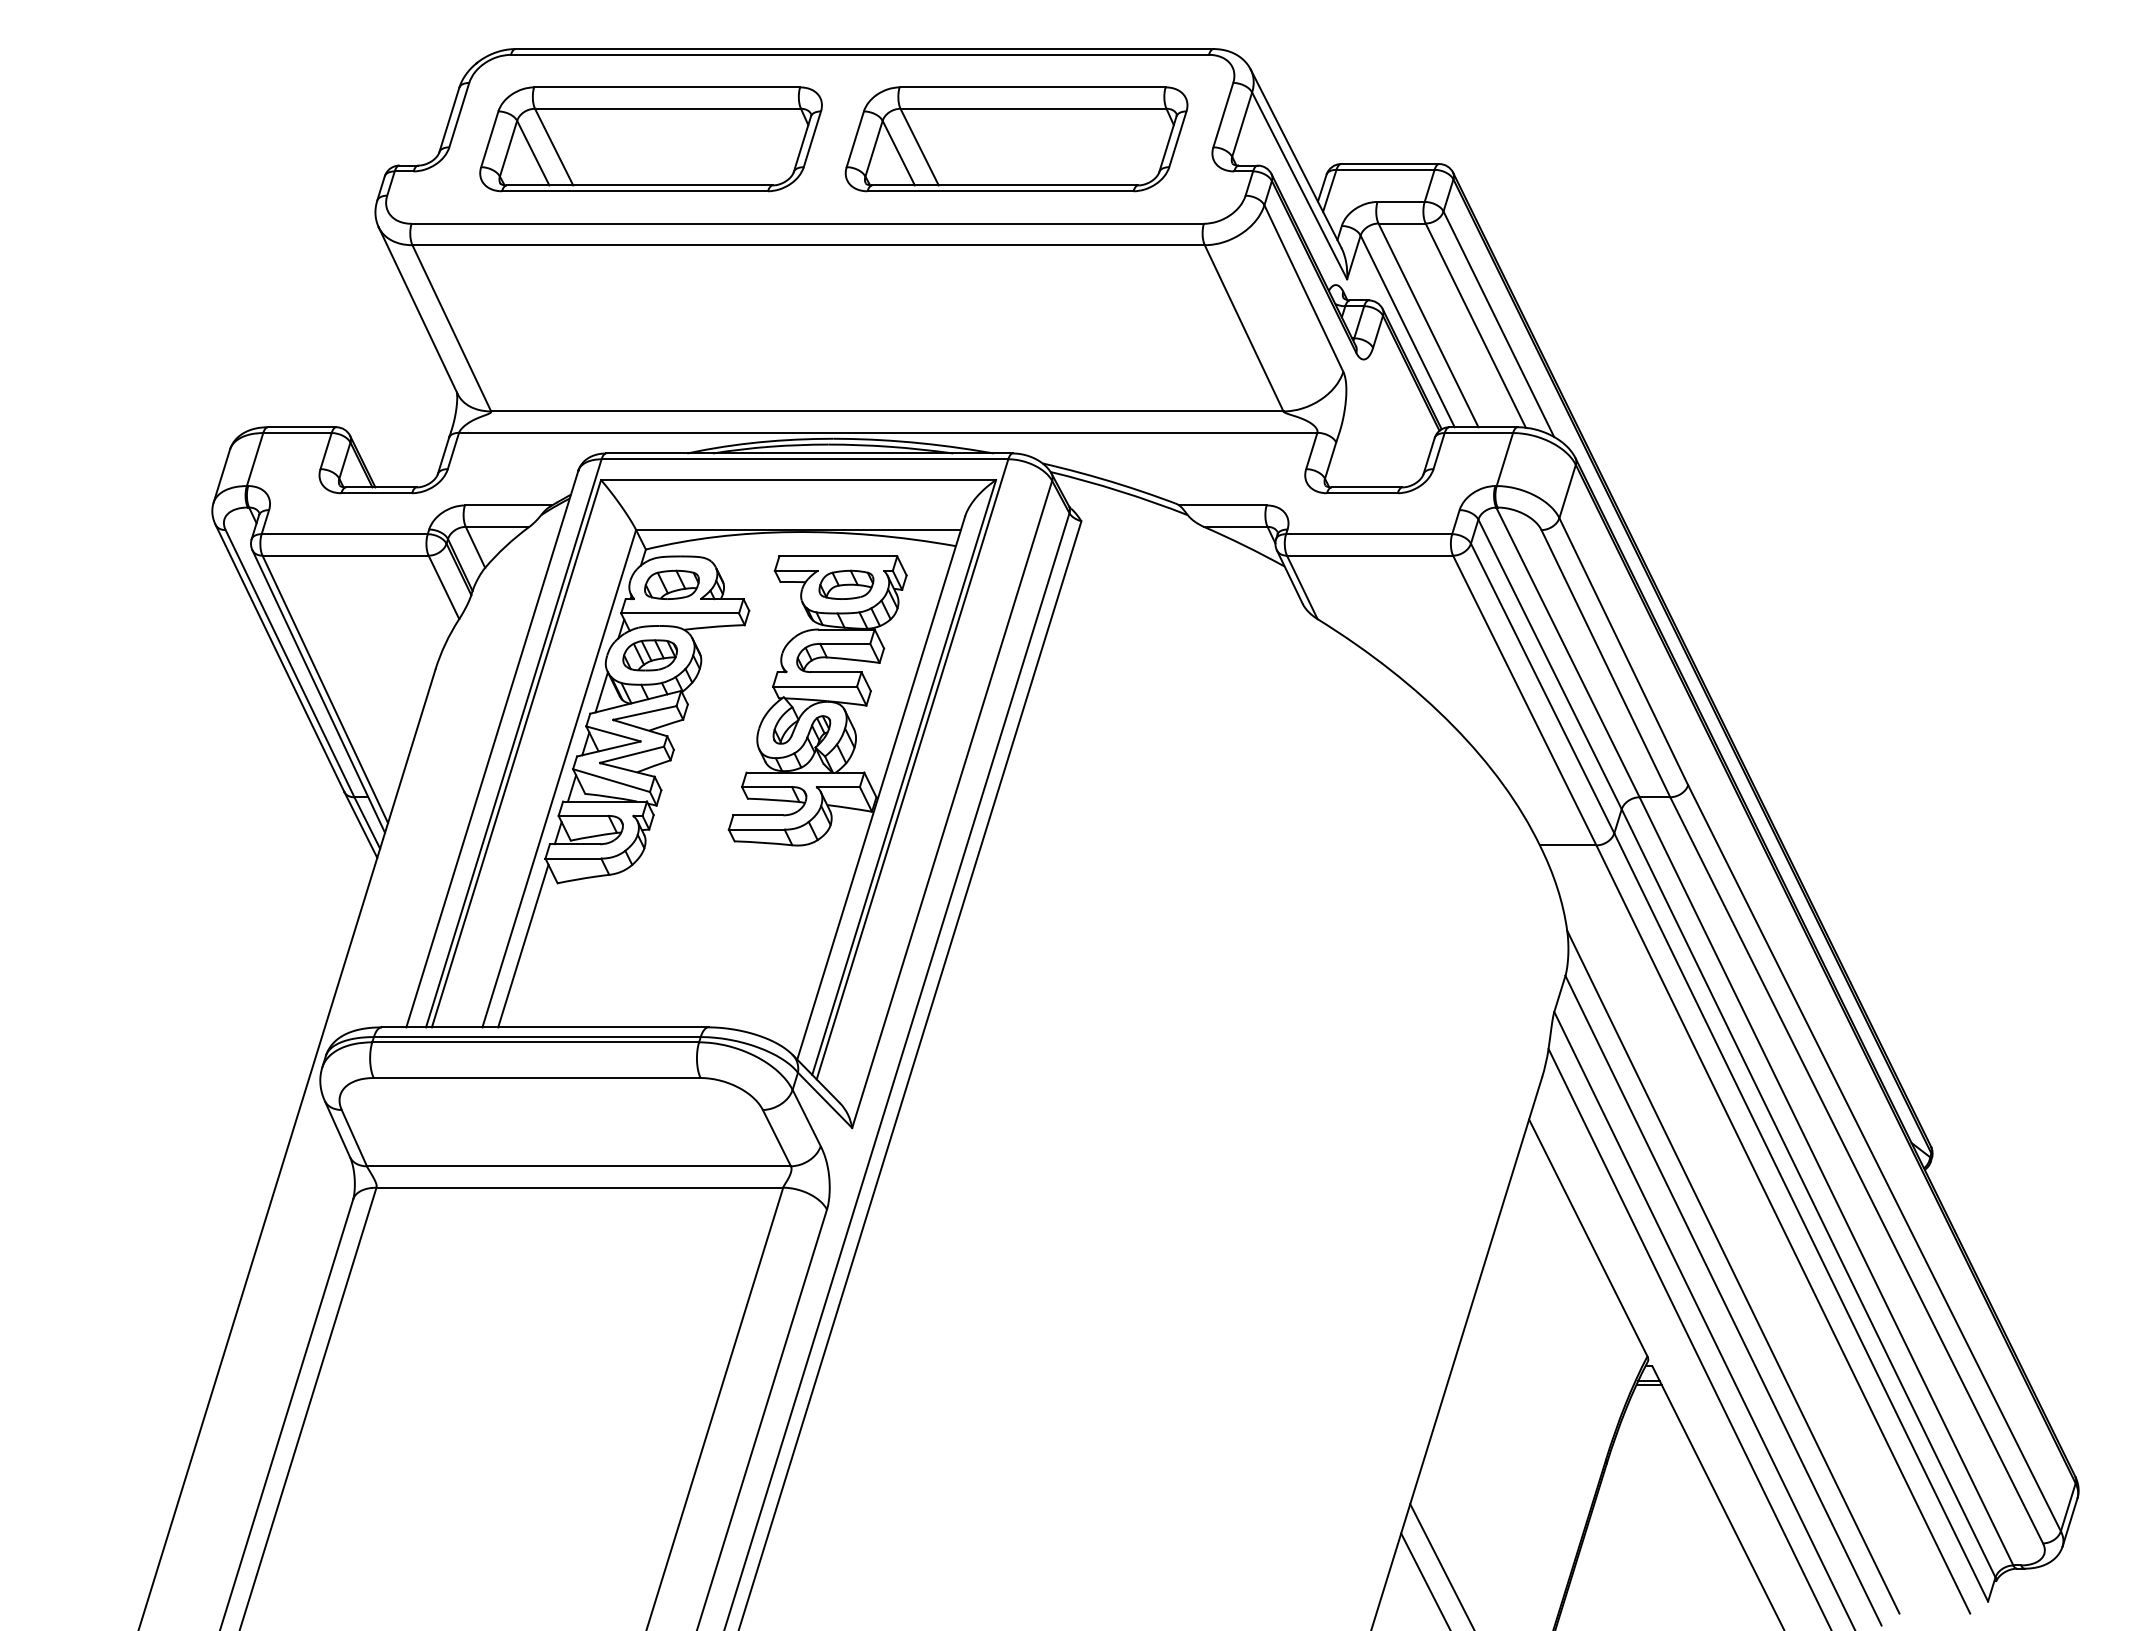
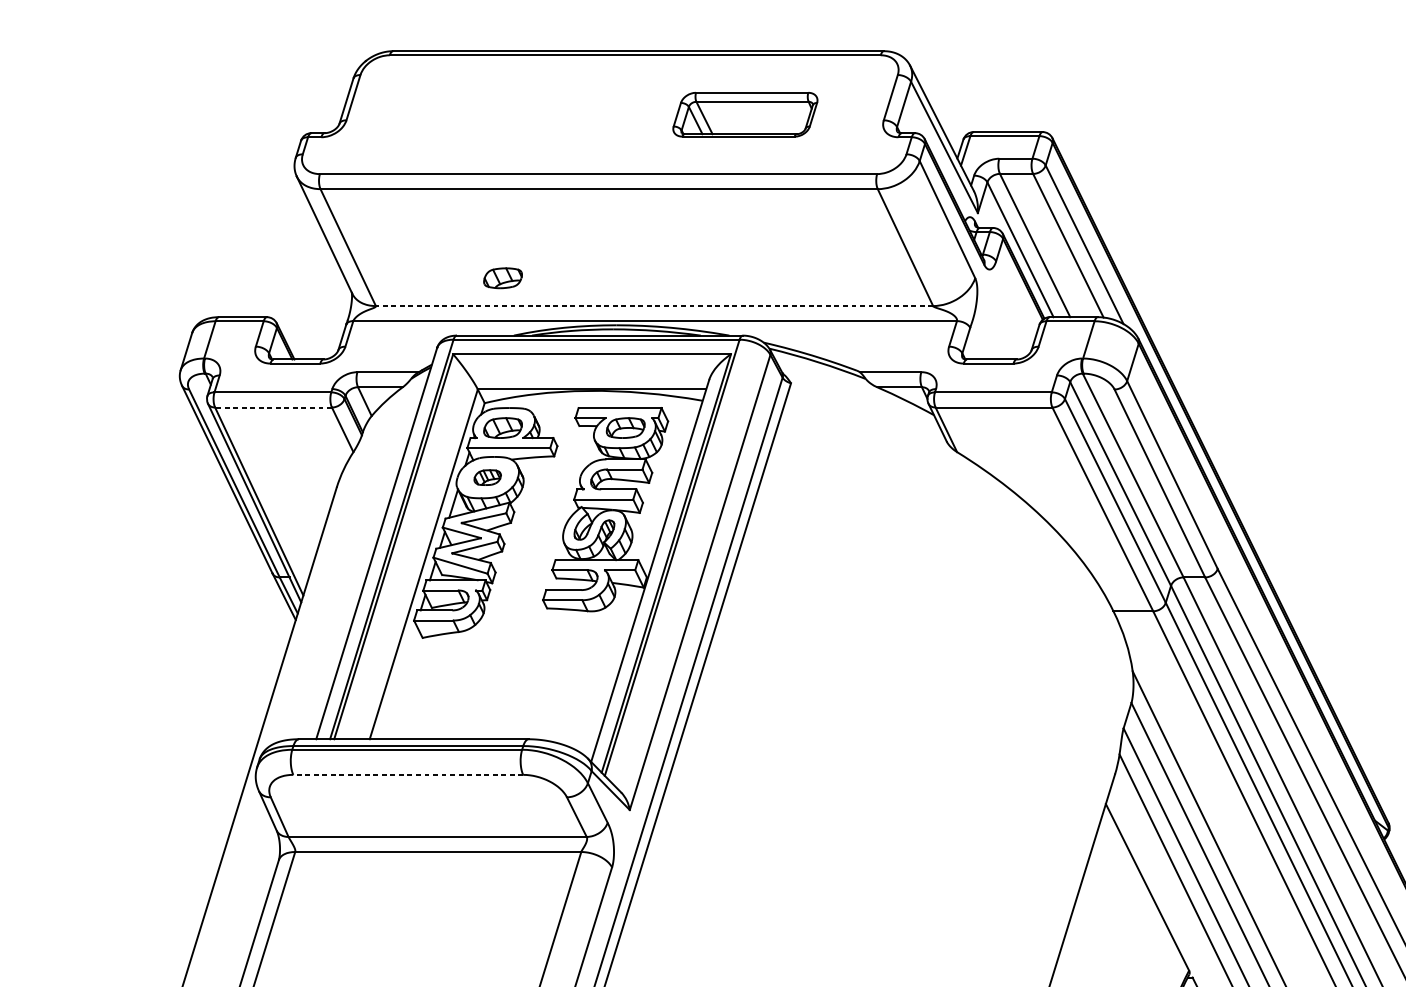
part: (650, 139) -> (487, 114), removed
part: (1016, 139) -> (745, 114), size x0.6
part: (671, 371) -> (502, 277), added
line: (886, 411) -> (653, 306), solid -> dashed
line: (345, 555) -> (273, 407), solid -> dashed
part: (649, 655) -> (487, 477), size x0.7
line: (523, 945) -> (398, 681), removed
line: (536, 1078) -> (407, 775), solid -> dashed

